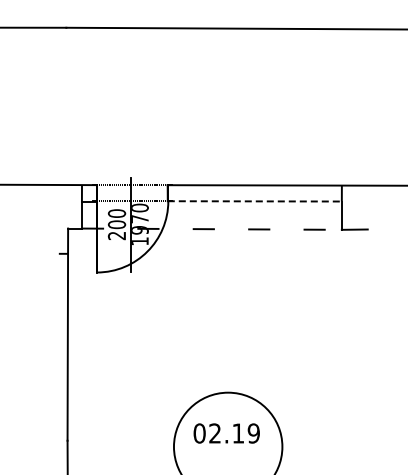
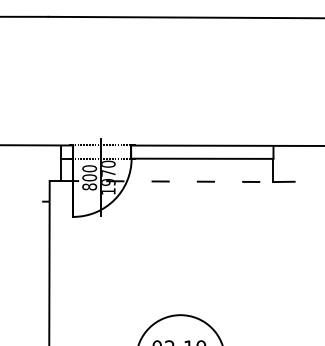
line: (255, 201) -> (202, 158), dashed -> solid
text: (117, 235) -> (90, 186), 200 -> 800

